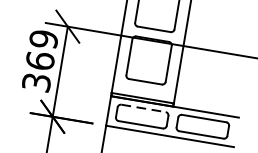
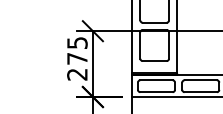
text: (40, 60) -> (77, 58), 369 -> 275
line: (143, 108) -> (156, 80), dashed -> solid

